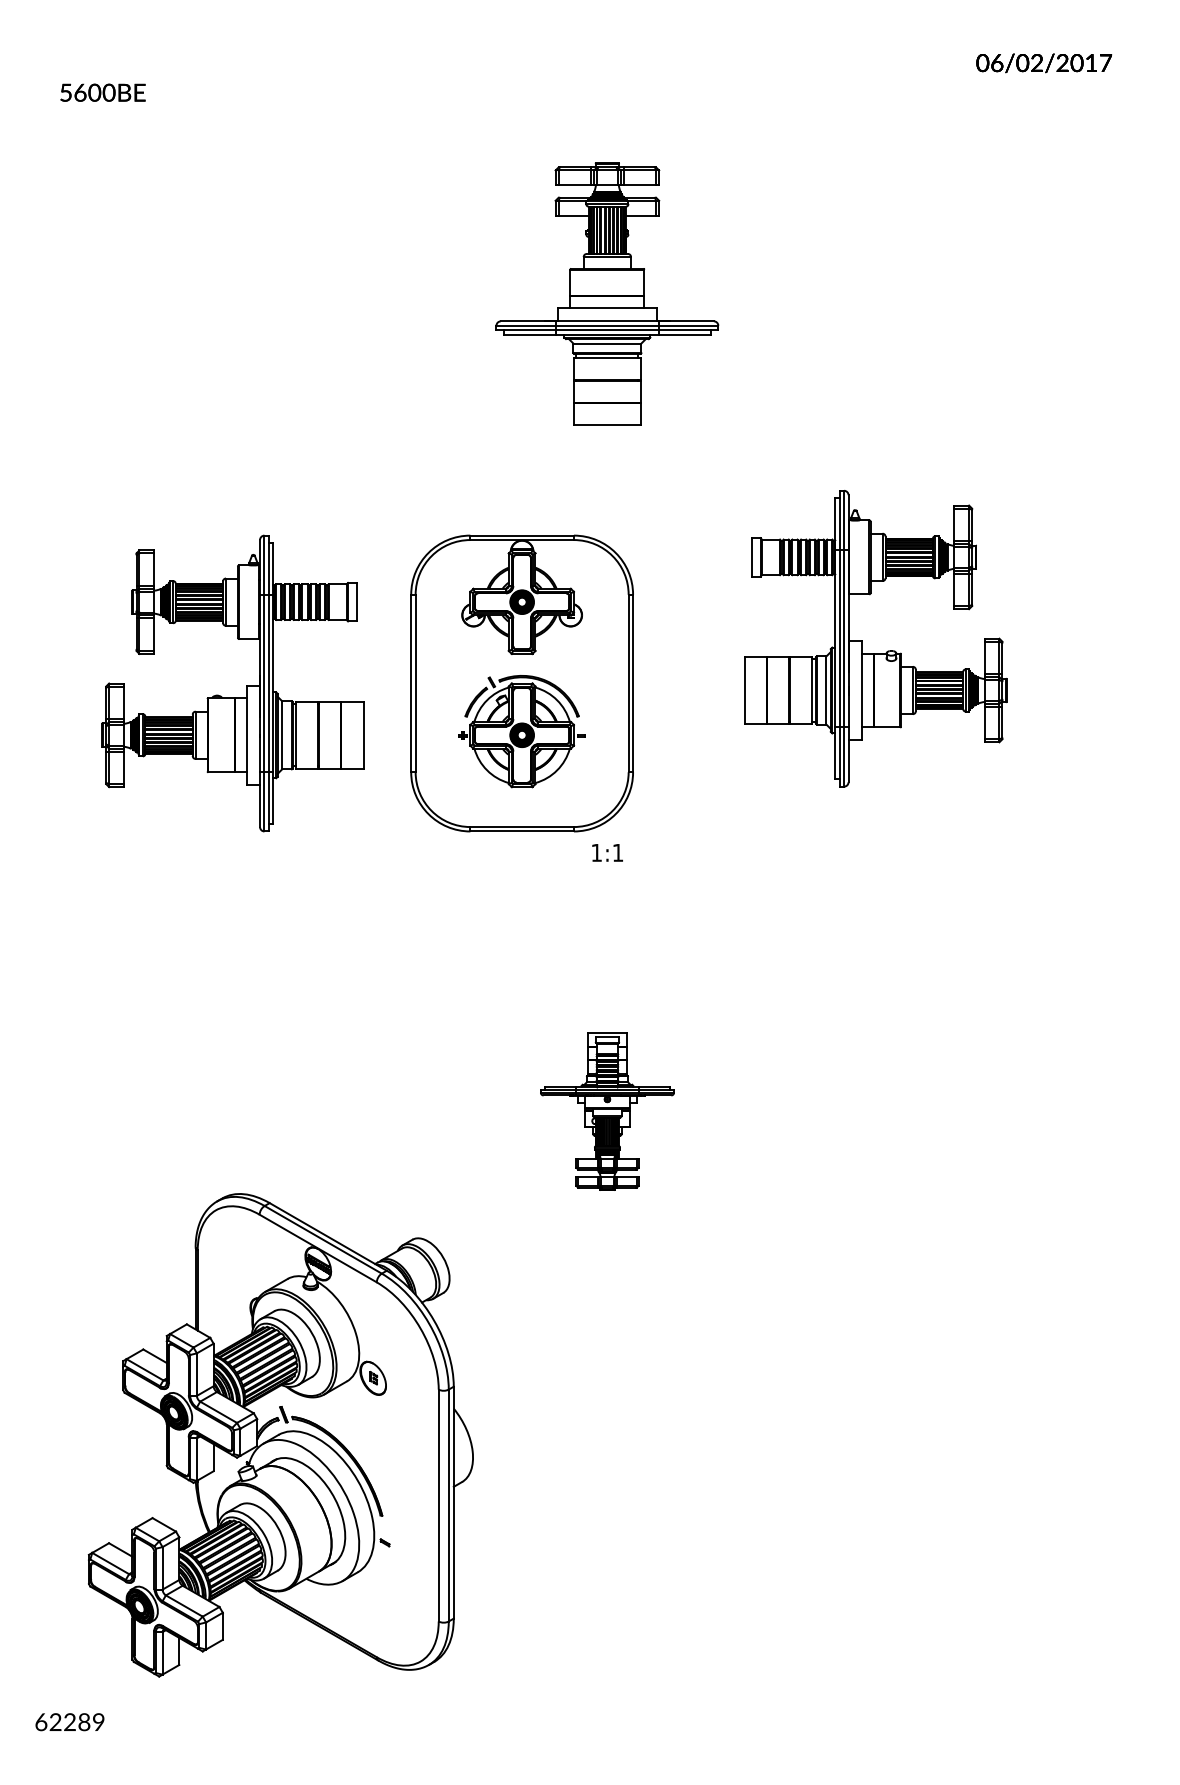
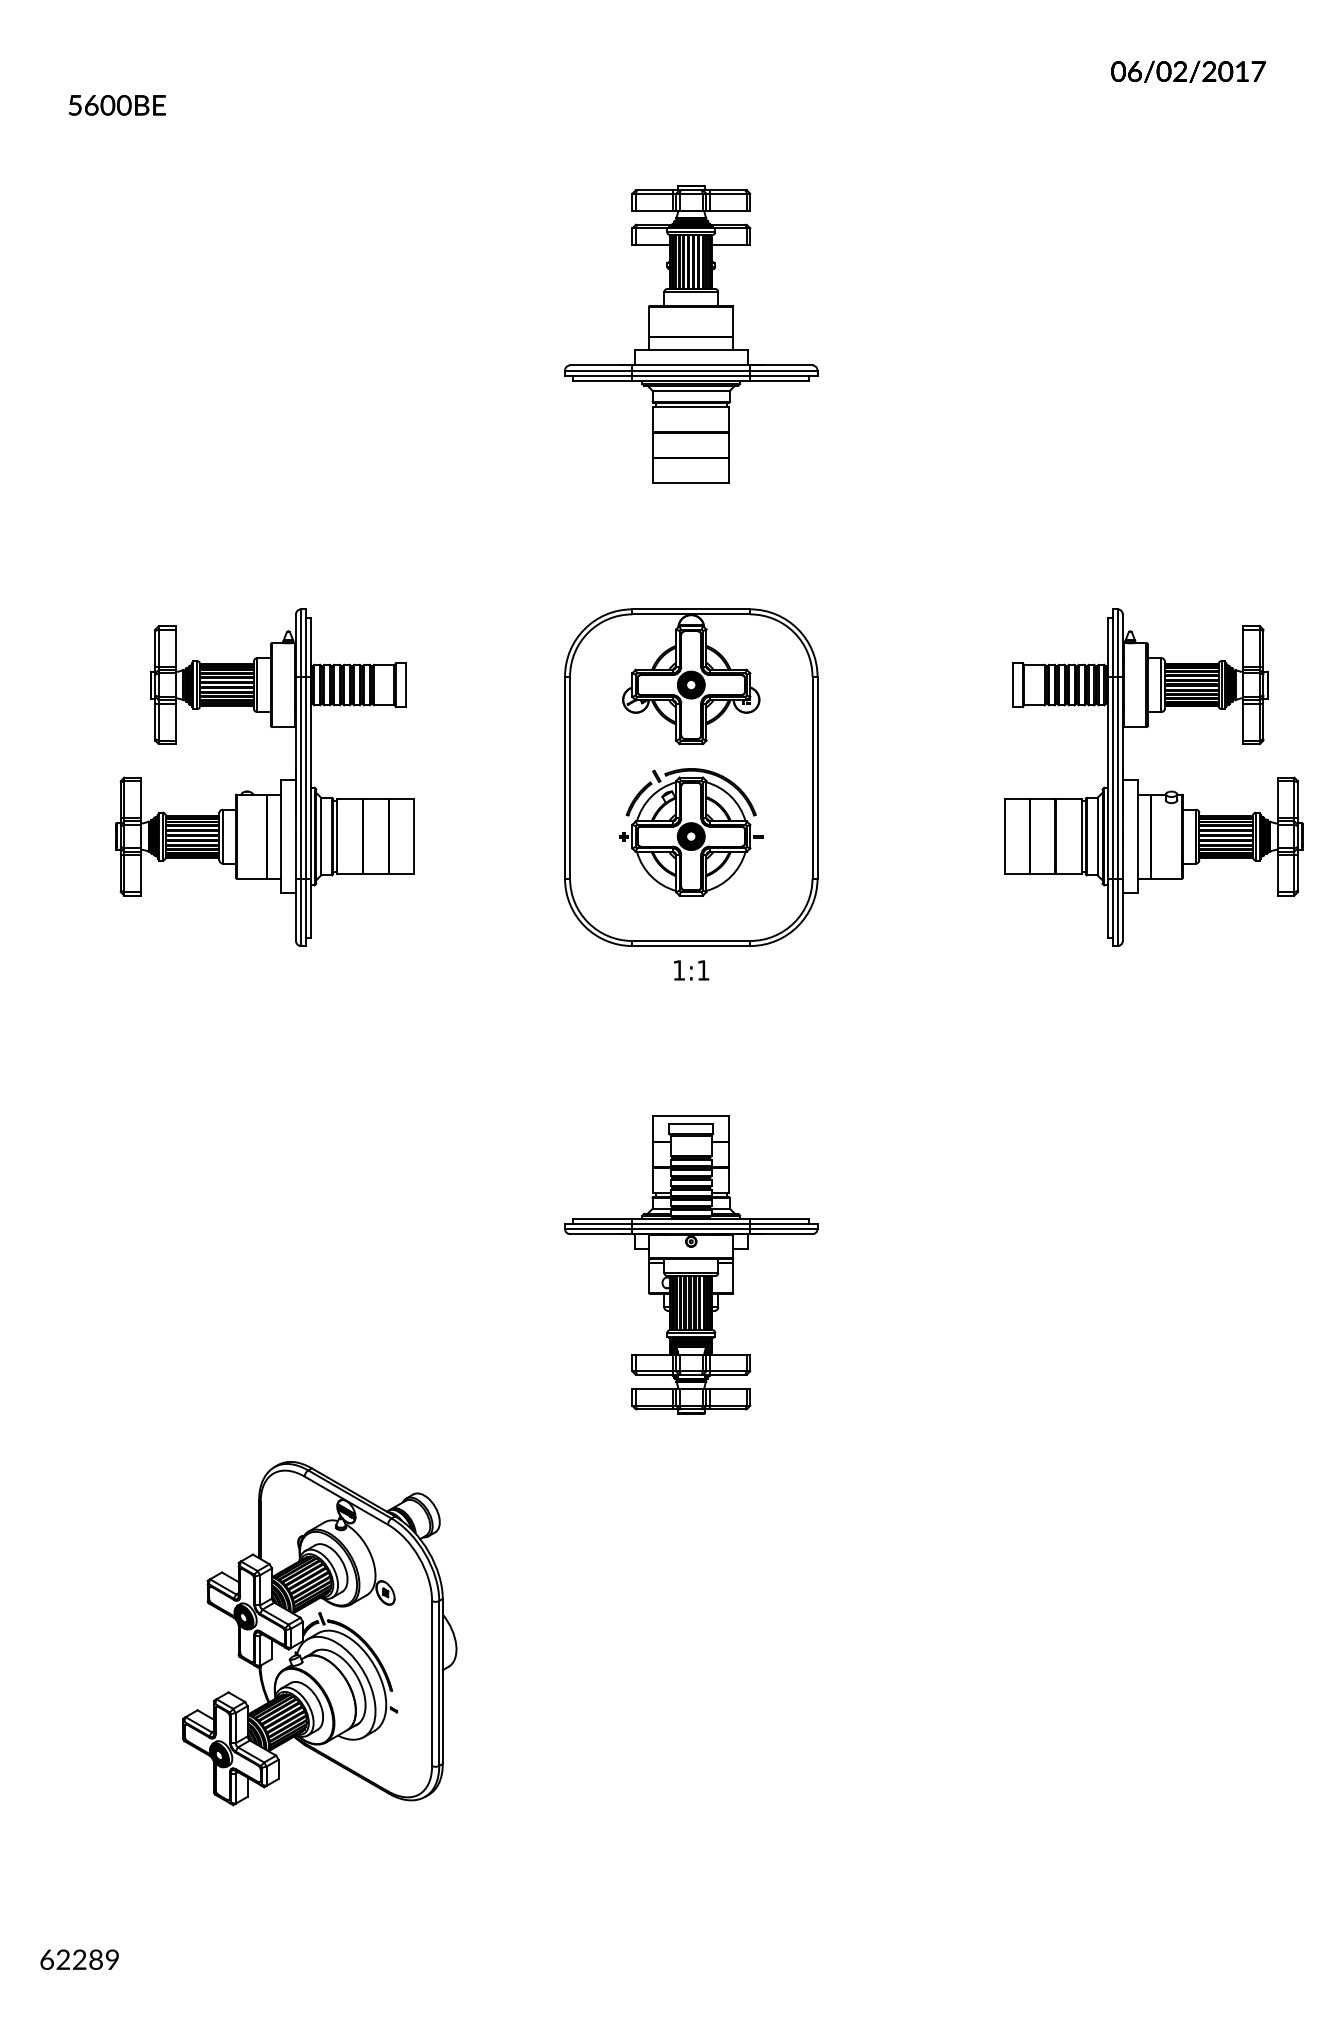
part: (862, 640) -> (1138, 779), moved
part: (522, 683) -> (691, 777), moved
part: (607, 1111) -> (691, 1264), size x1.67
part: (280, 1435) -> (319, 1633), size x0.62

